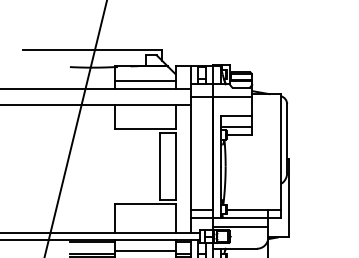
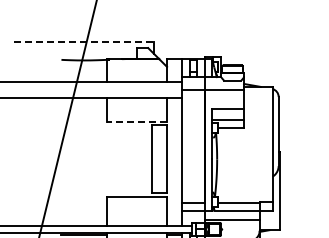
line: (92, 49) -> (84, 42), solid -> dashed
line: (145, 81) -> (137, 74), removed
line: (144, 128) -> (136, 121), solid -> dashed

